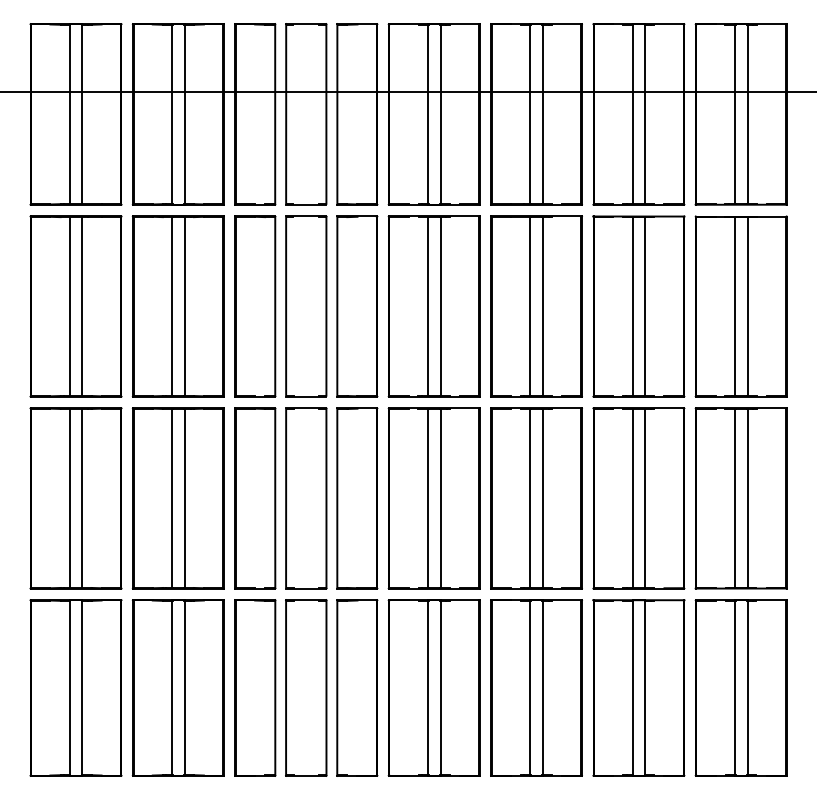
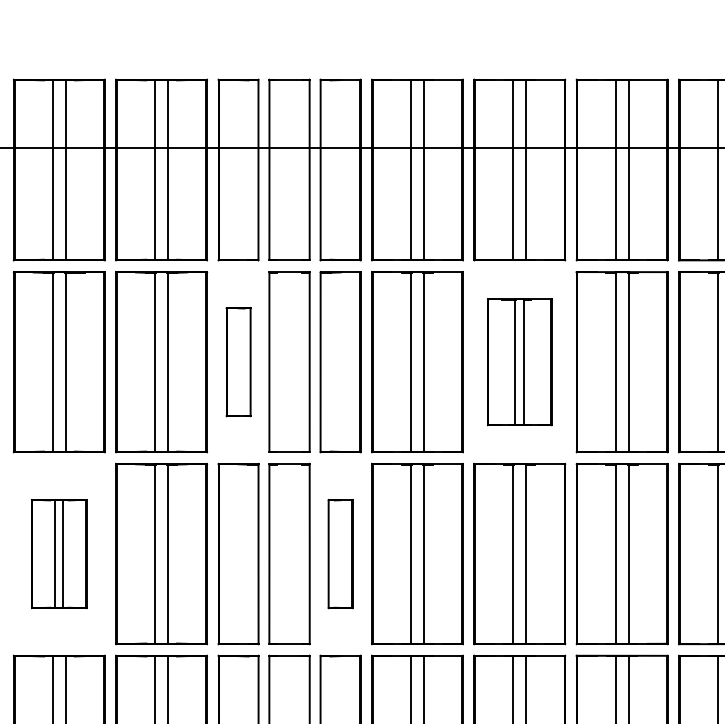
part: (255, 306) -> (238, 362), size x0.6
part: (536, 306) -> (519, 362), size x0.7
part: (75, 498) -> (58, 554), size x0.6
part: (357, 498) -> (340, 554), size x0.6

